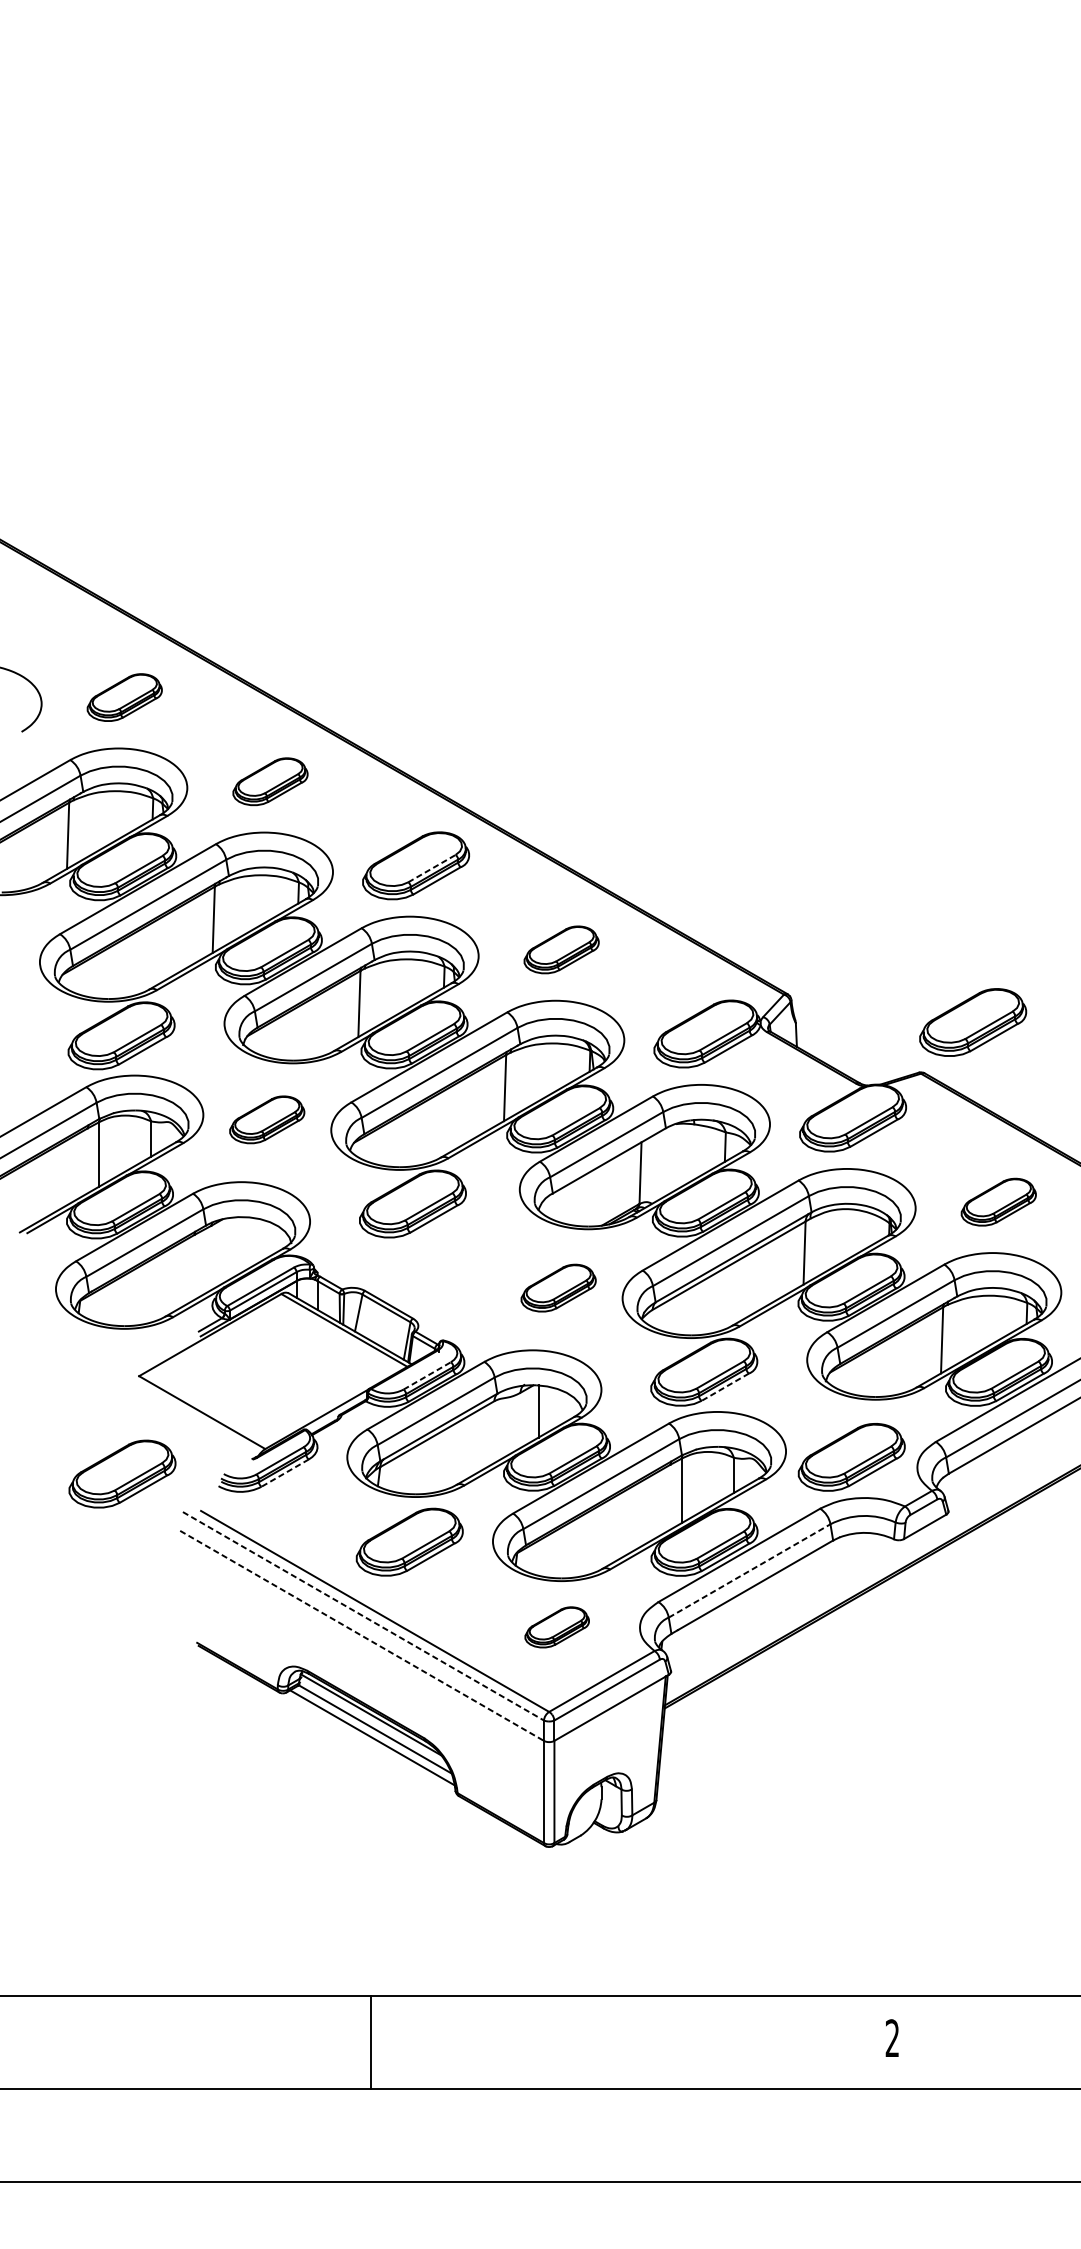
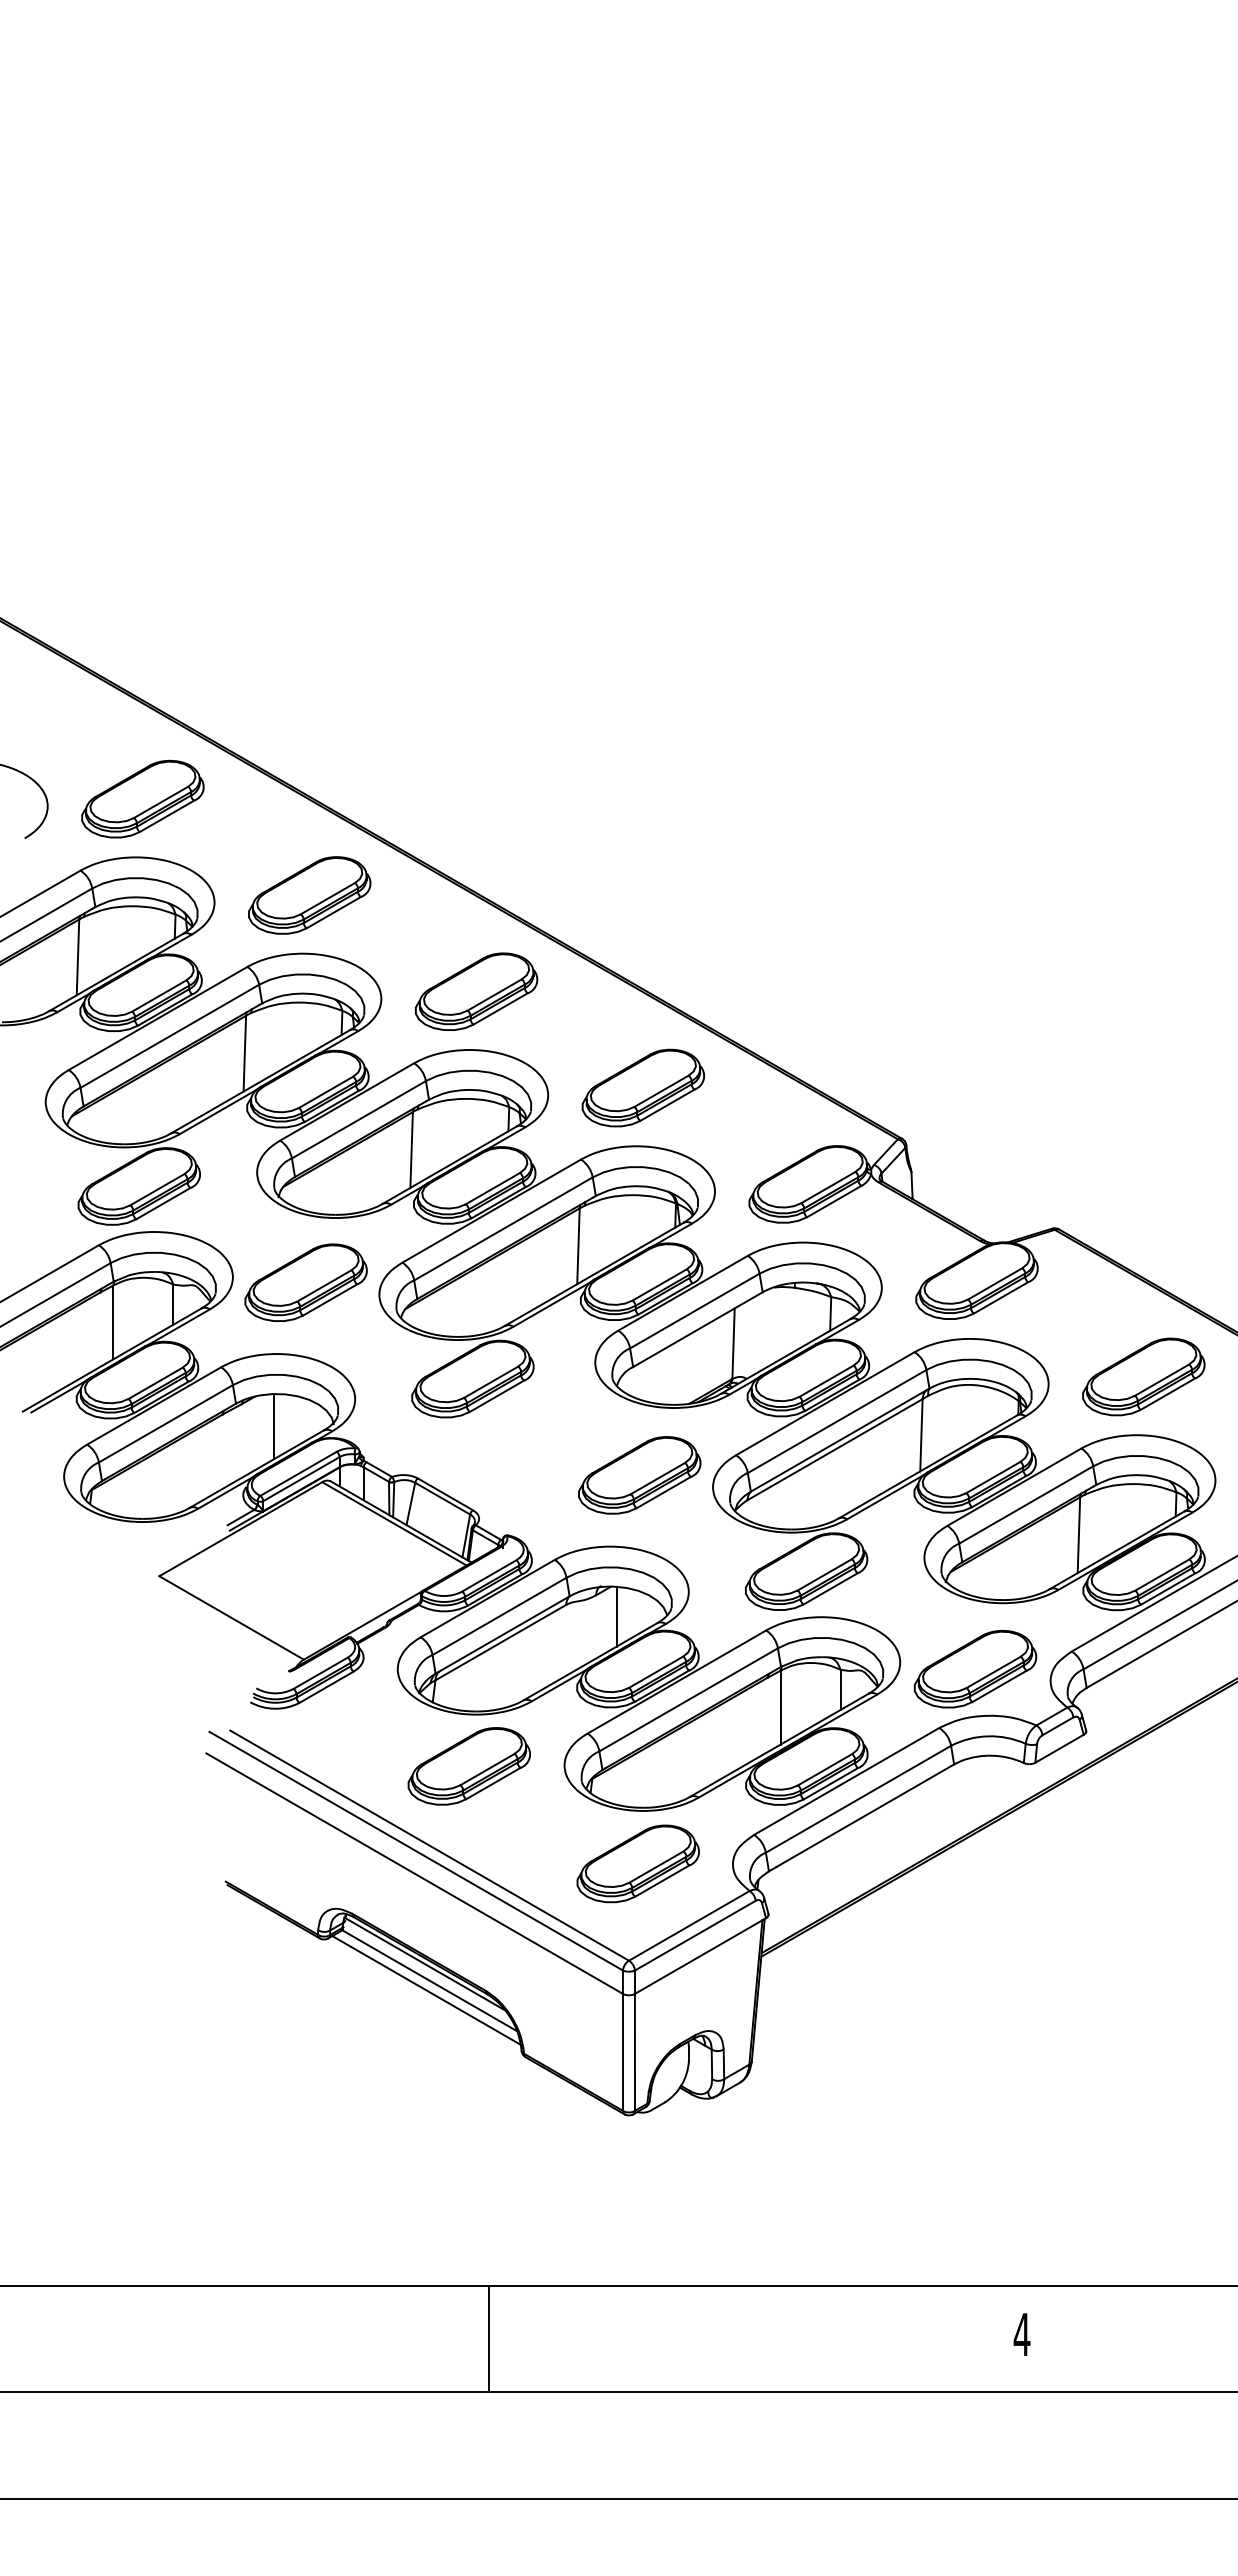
part: (124, 697) -> (142, 798), size x1.43
part: (270, 781) -> (309, 895), size x1.43
line: (432, 868) -> (495, 994), dashed -> solid
part: (561, 949) -> (642, 1087), size x1.43
part: (973, 1021) -> (1114, 1170), removed
part: (266, 1119) -> (305, 1282), size x1.43
part: (998, 1201) -> (1143, 1376), size x1.43
line: (239, 1245) -> (274, 1426), added
part: (558, 1288) -> (639, 1475), size x1.43
line: (427, 1375) -> (489, 1575), dashed -> solid
line: (725, 1387) -> (830, 1589), dashed -> solid
line: (285, 1473) -> (326, 1687), dashed -> solid
part: (121, 1474) -> (139, 1688), removed
line: (749, 1571) -> (858, 1799), dashed -> solid
line: (363, 1616) -> (416, 1851), dashed -> solid
part: (556, 1627) -> (637, 1863), size x1.67
line: (362, 1635) -> (415, 1873), dashed -> solid
text: (891, 2037) -> (1021, 2333), 2 -> 4
line: (371, 2041) -> (489, 2338), moved

